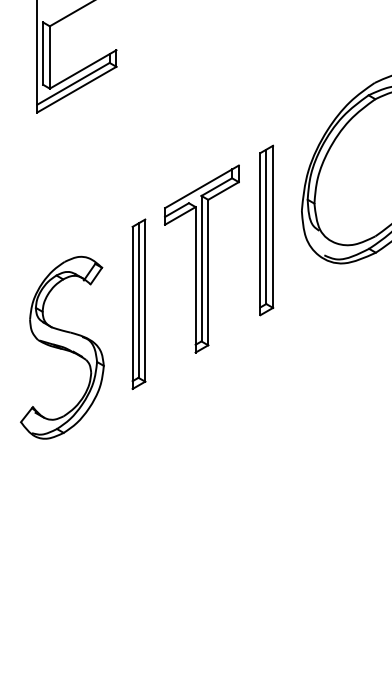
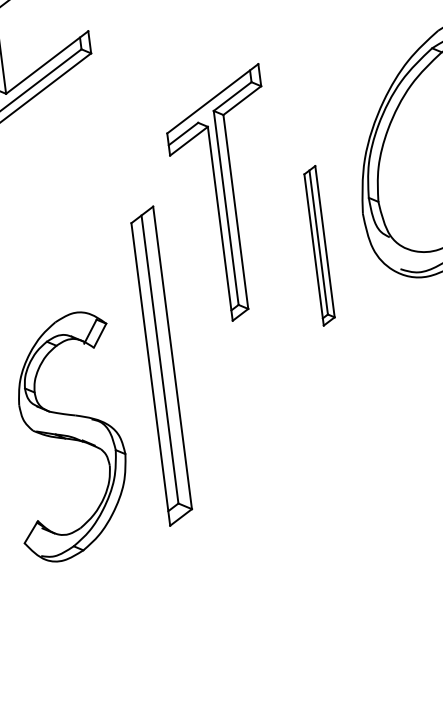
part: (266, 230) -> (319, 245), size x0.7
part: (201, 258) -> (224, 194), moved
part: (138, 303) -> (160, 365), size x1.4

